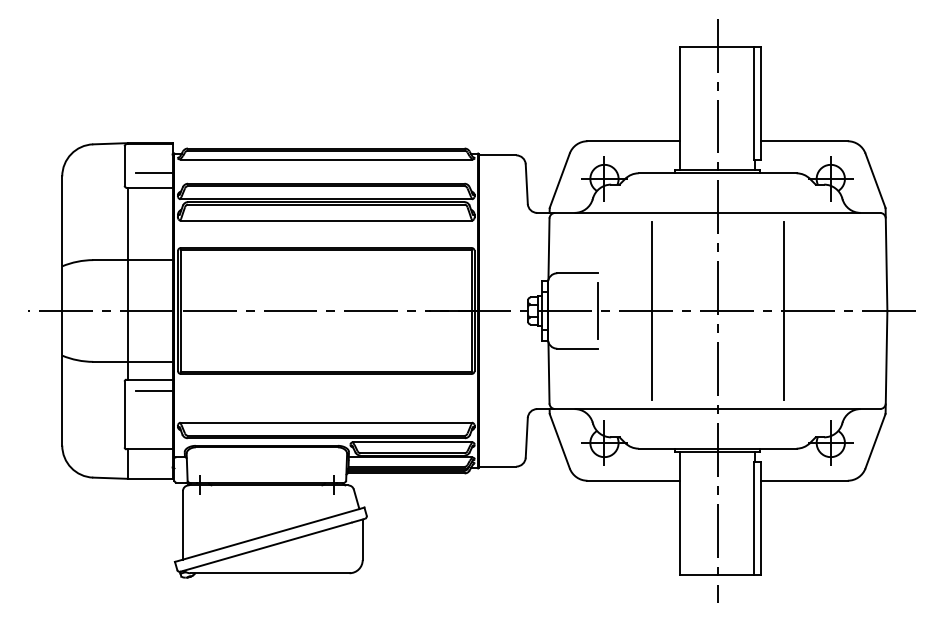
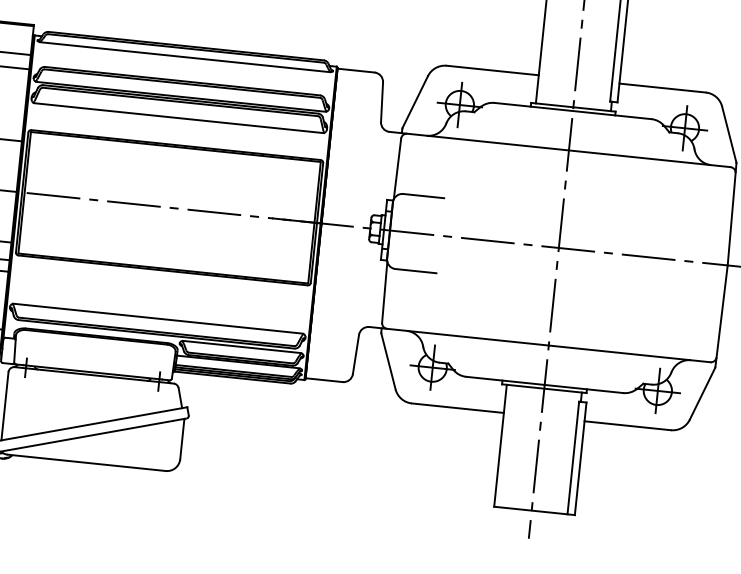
line: (598, 310) -> (440, 235), removed
line: (651, 310) -> (493, 240), removed
line: (783, 310) -> (624, 254), removed

